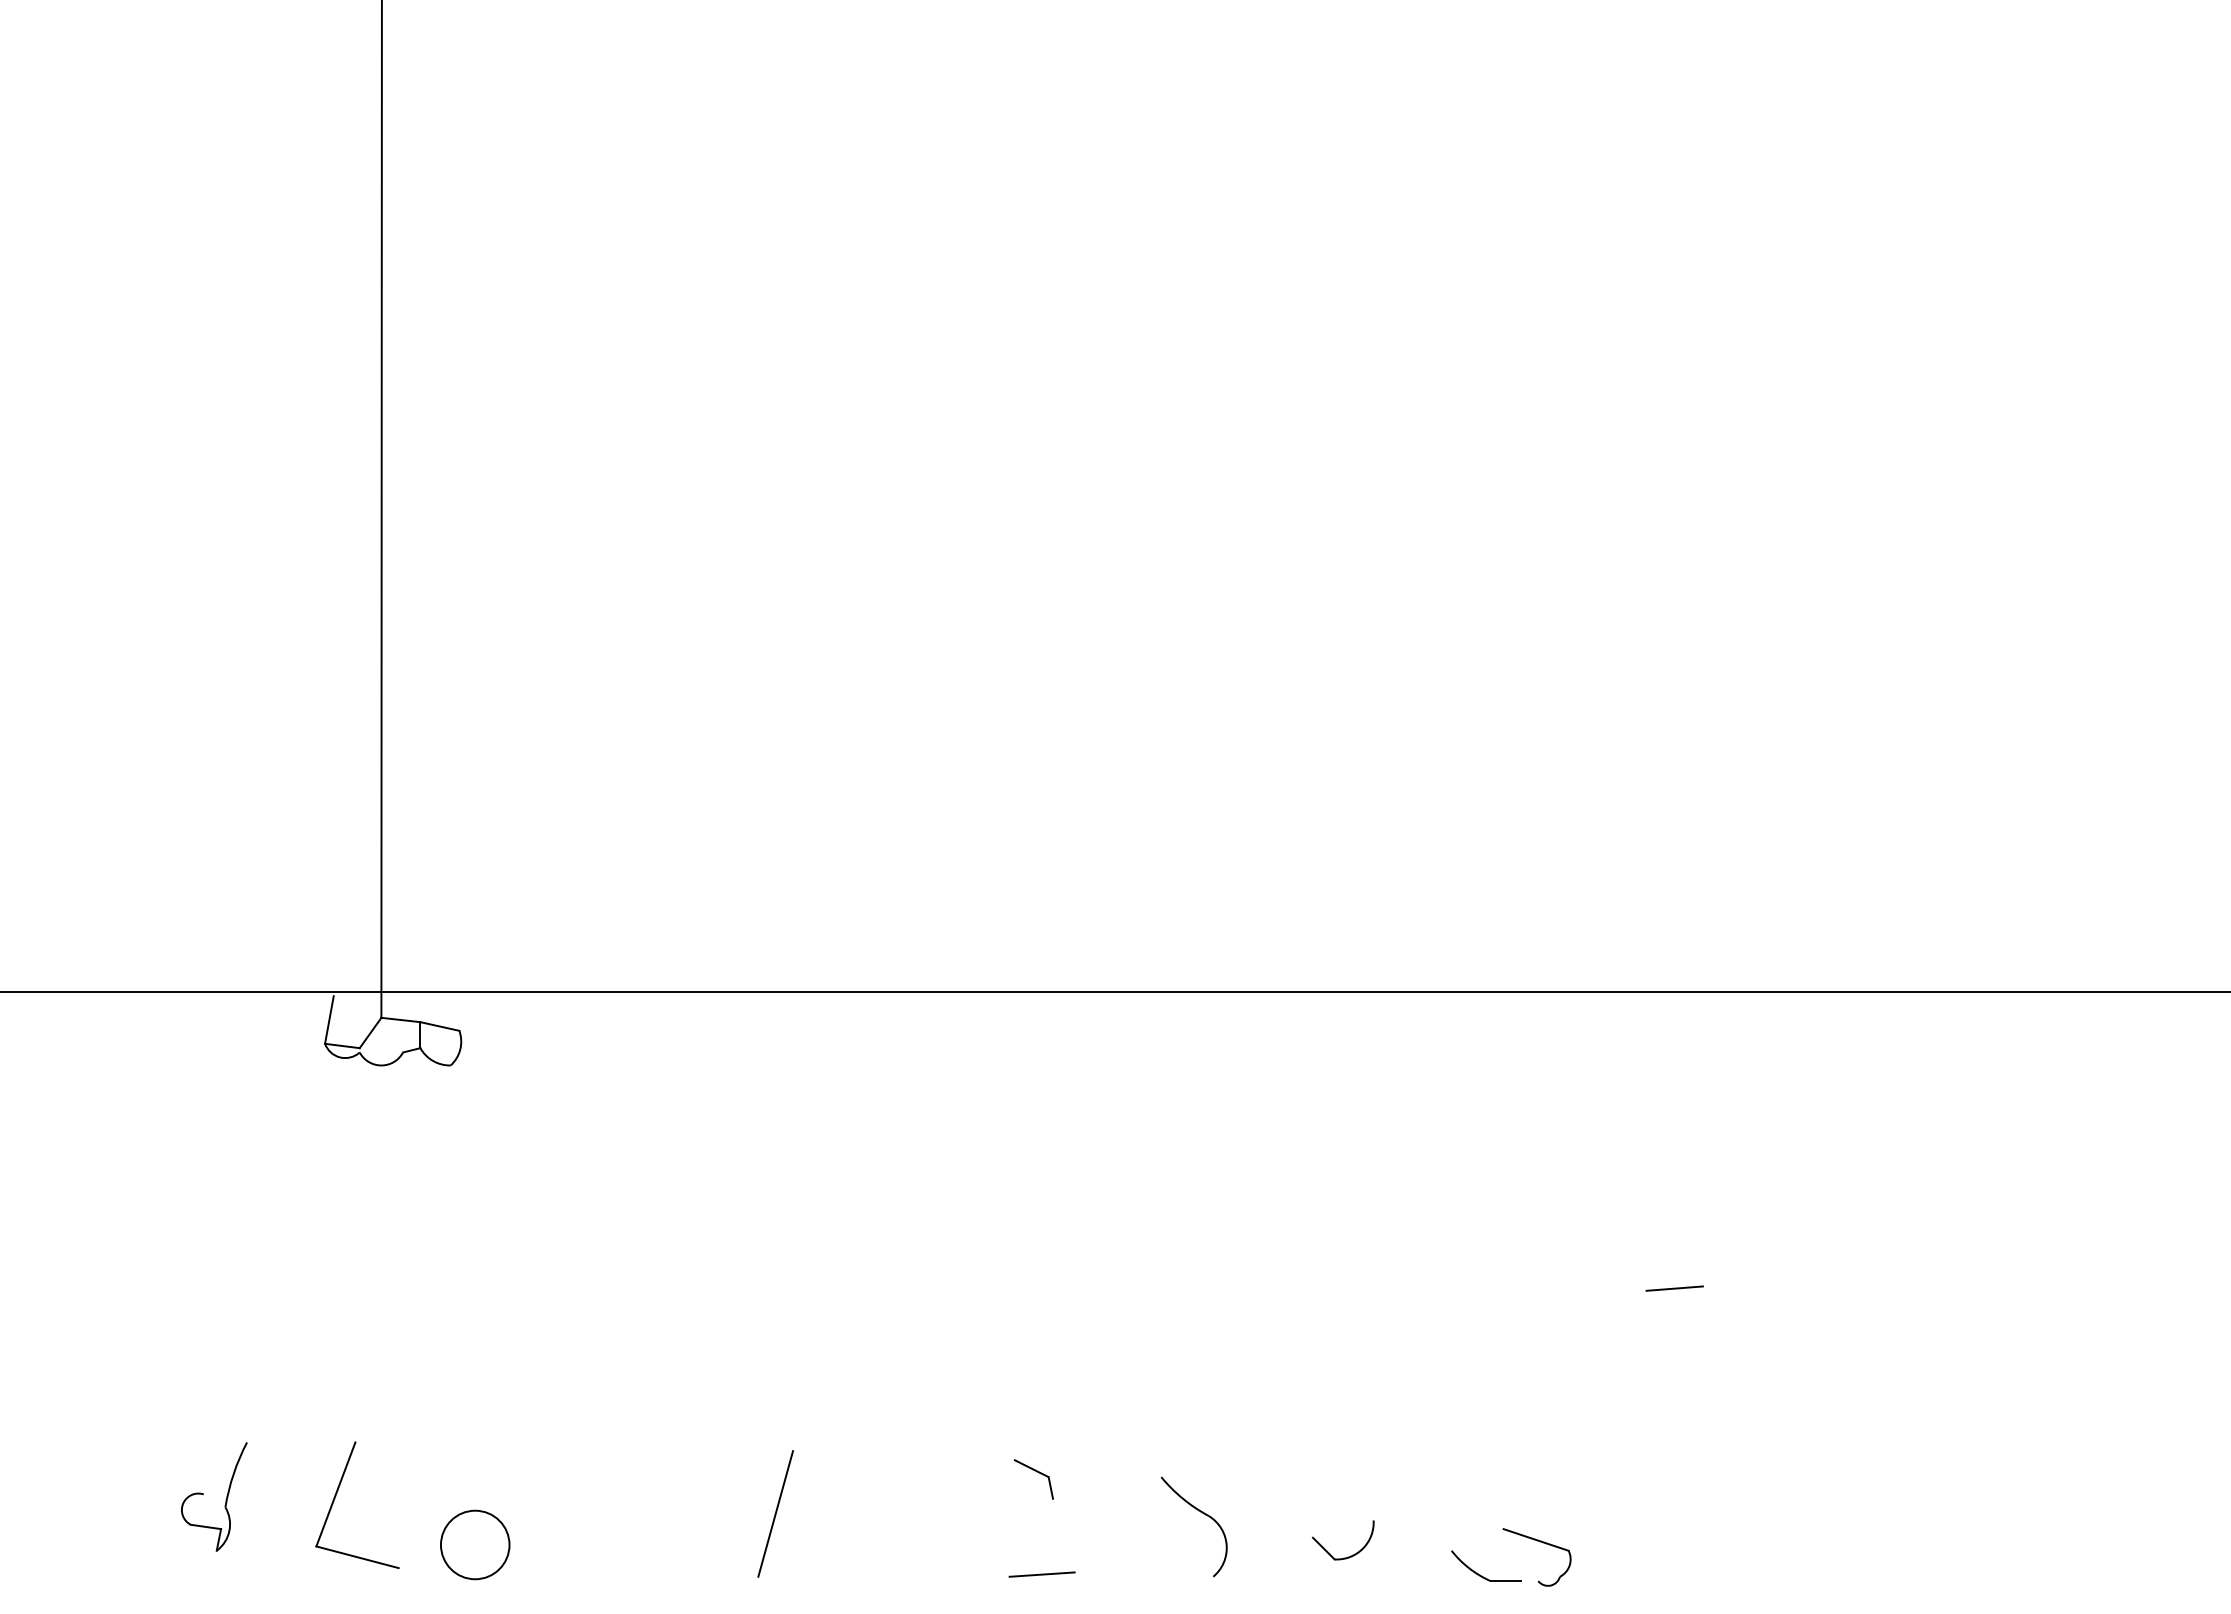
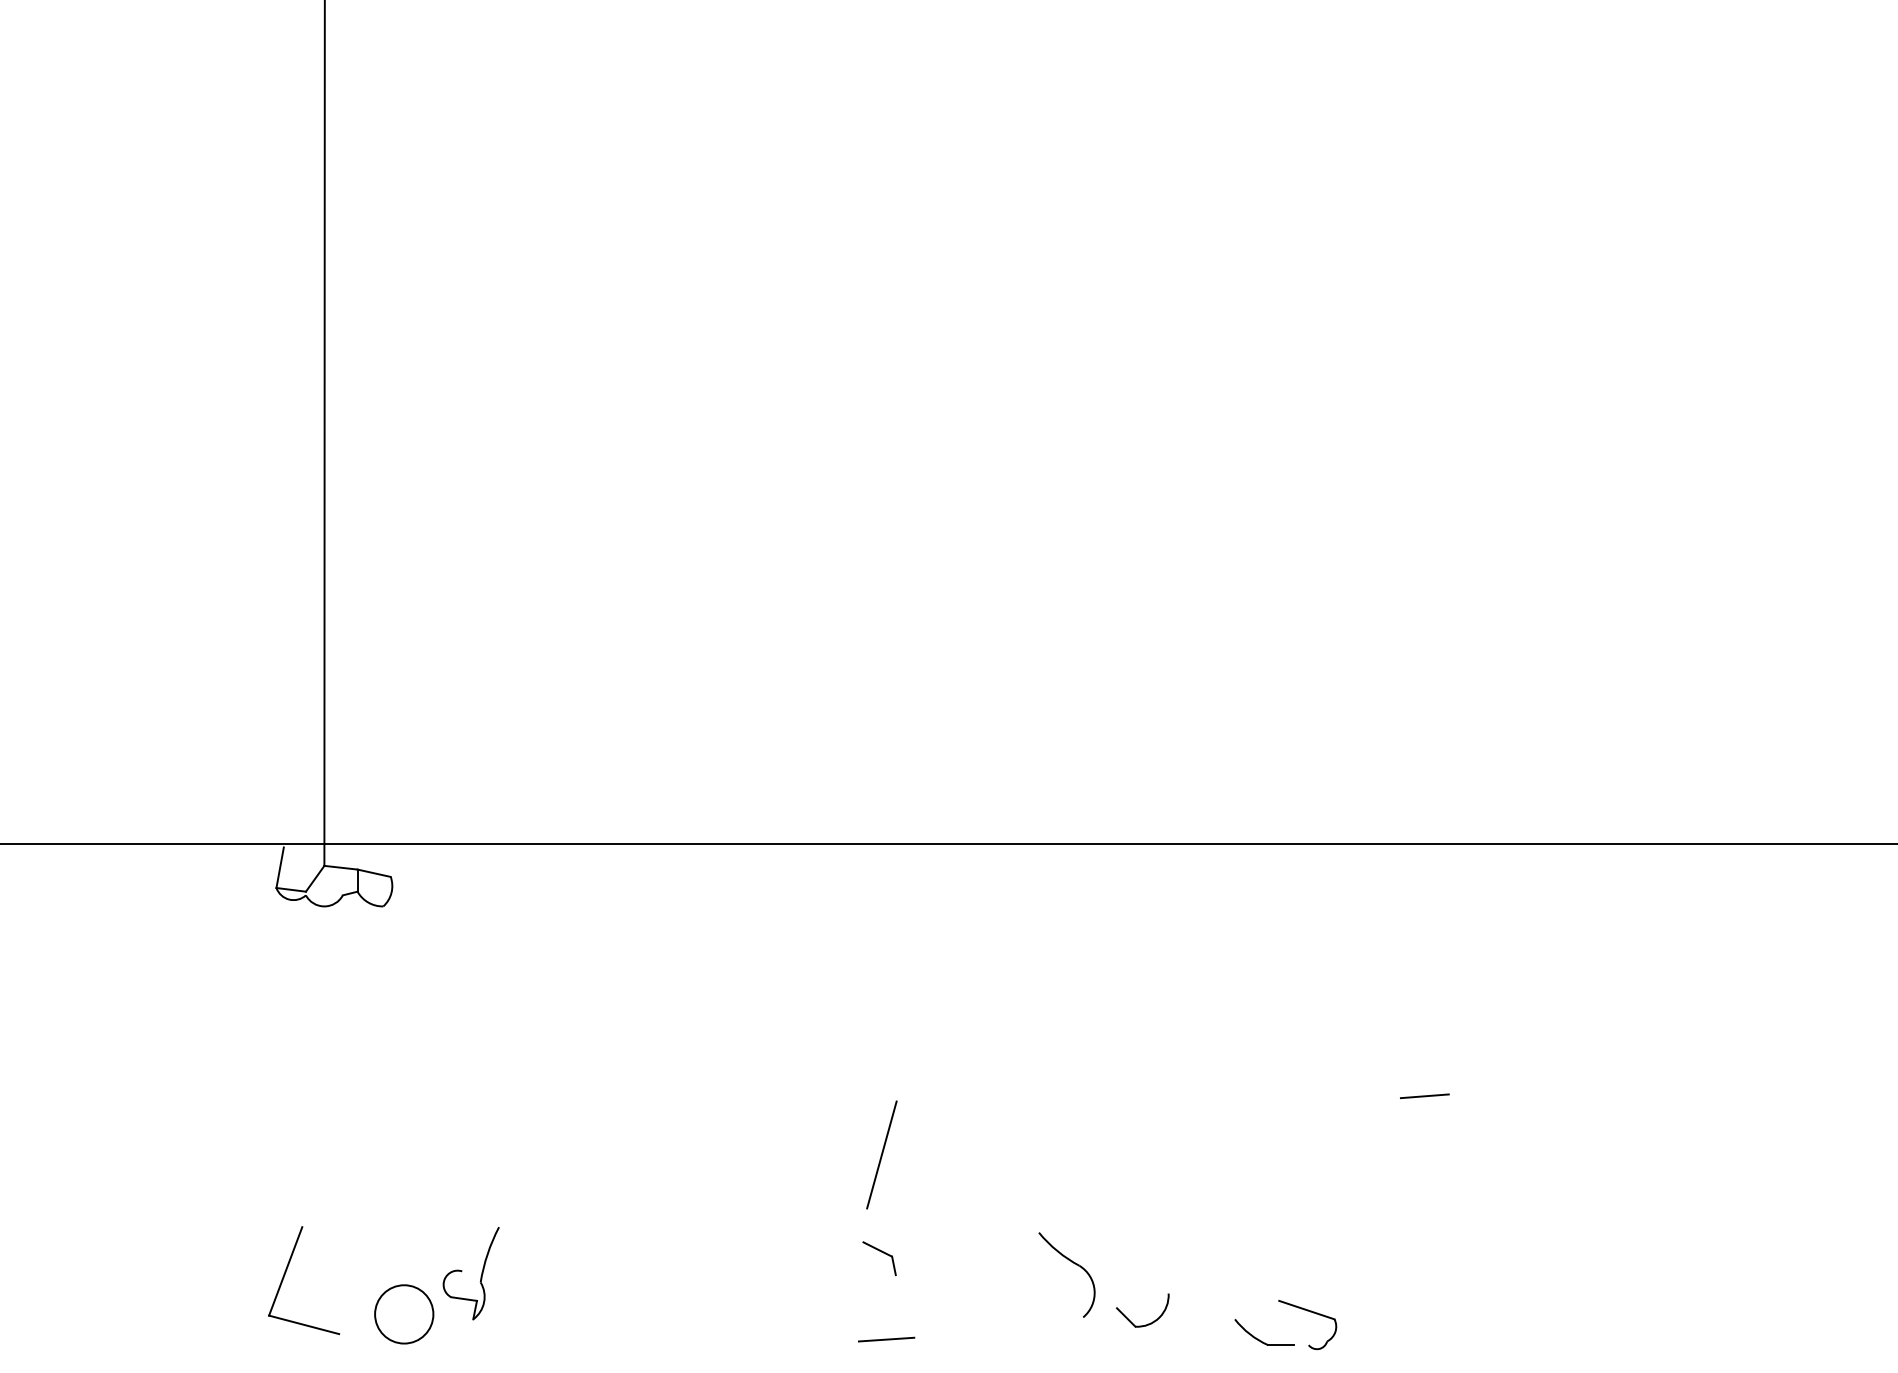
part: (204, 1494) -> (462, 1271), moved
line: (775, 1513) -> (881, 1154), moved
part: (1203, 1514) -> (1074, 1264), moved

